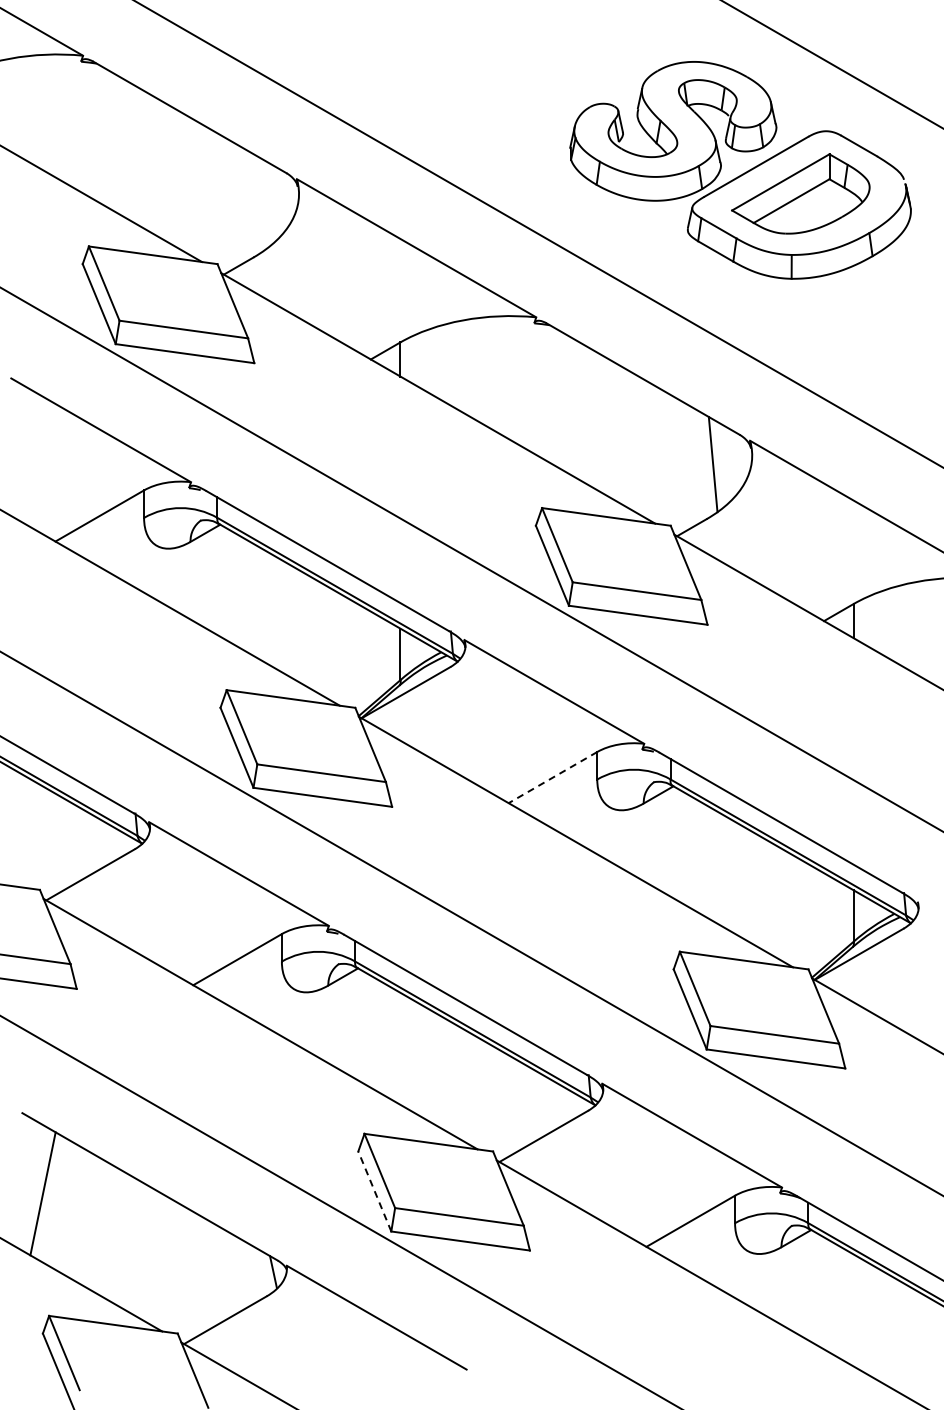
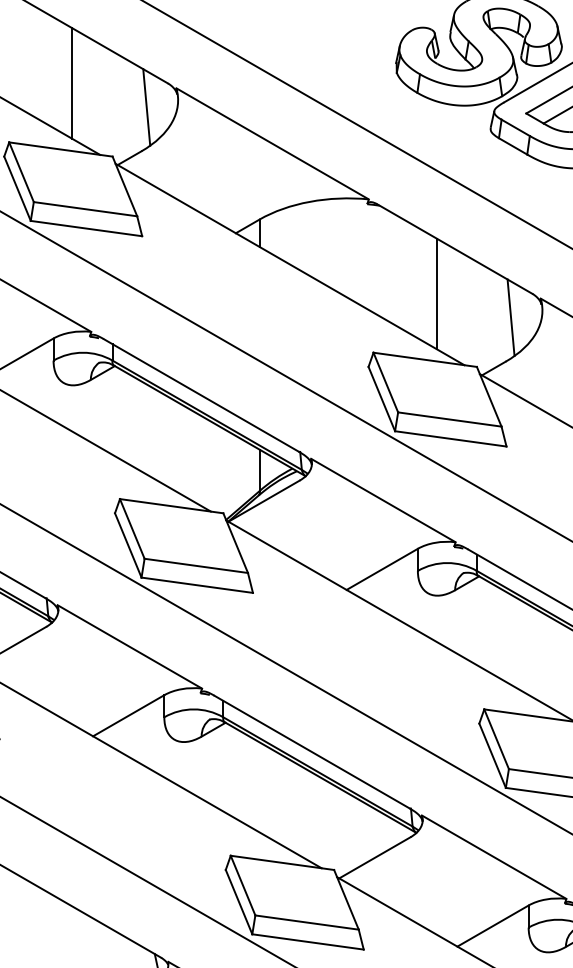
line: (167, 173) -> (72, 83), added
line: (259, 202) -> (146, 107), added
line: (620, 434) -> (436, 293), added
line: (552, 777) -> (381, 569), dashed -> solid
line: (374, 1191) -> (238, 902), dashed -> solid

